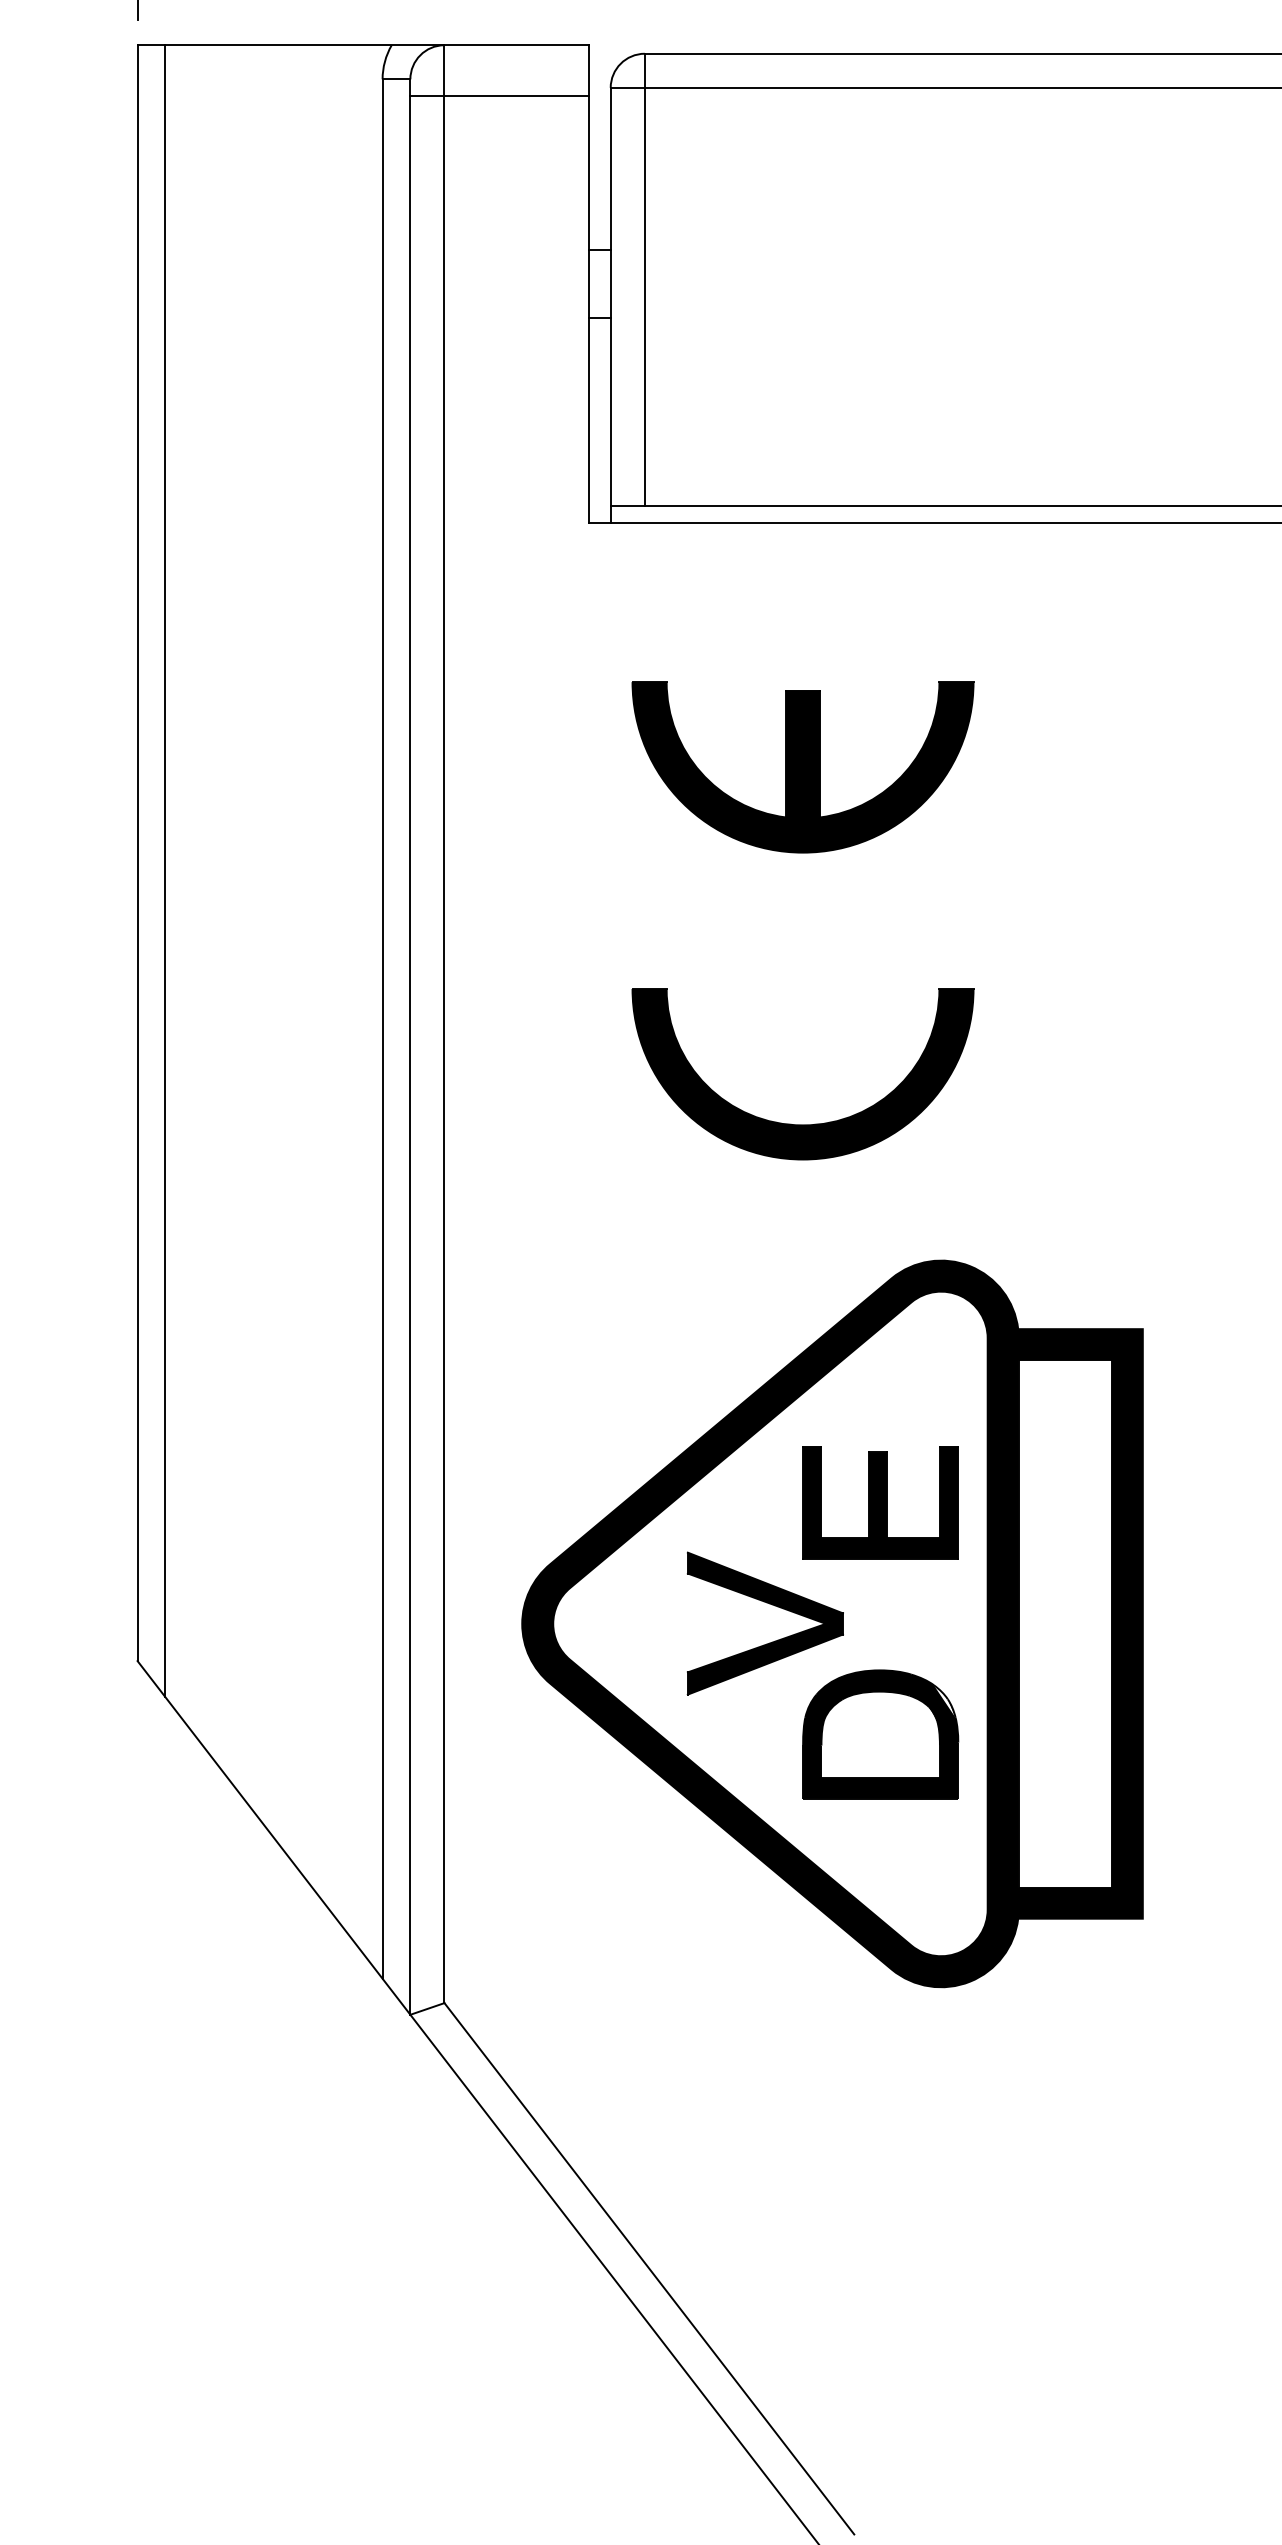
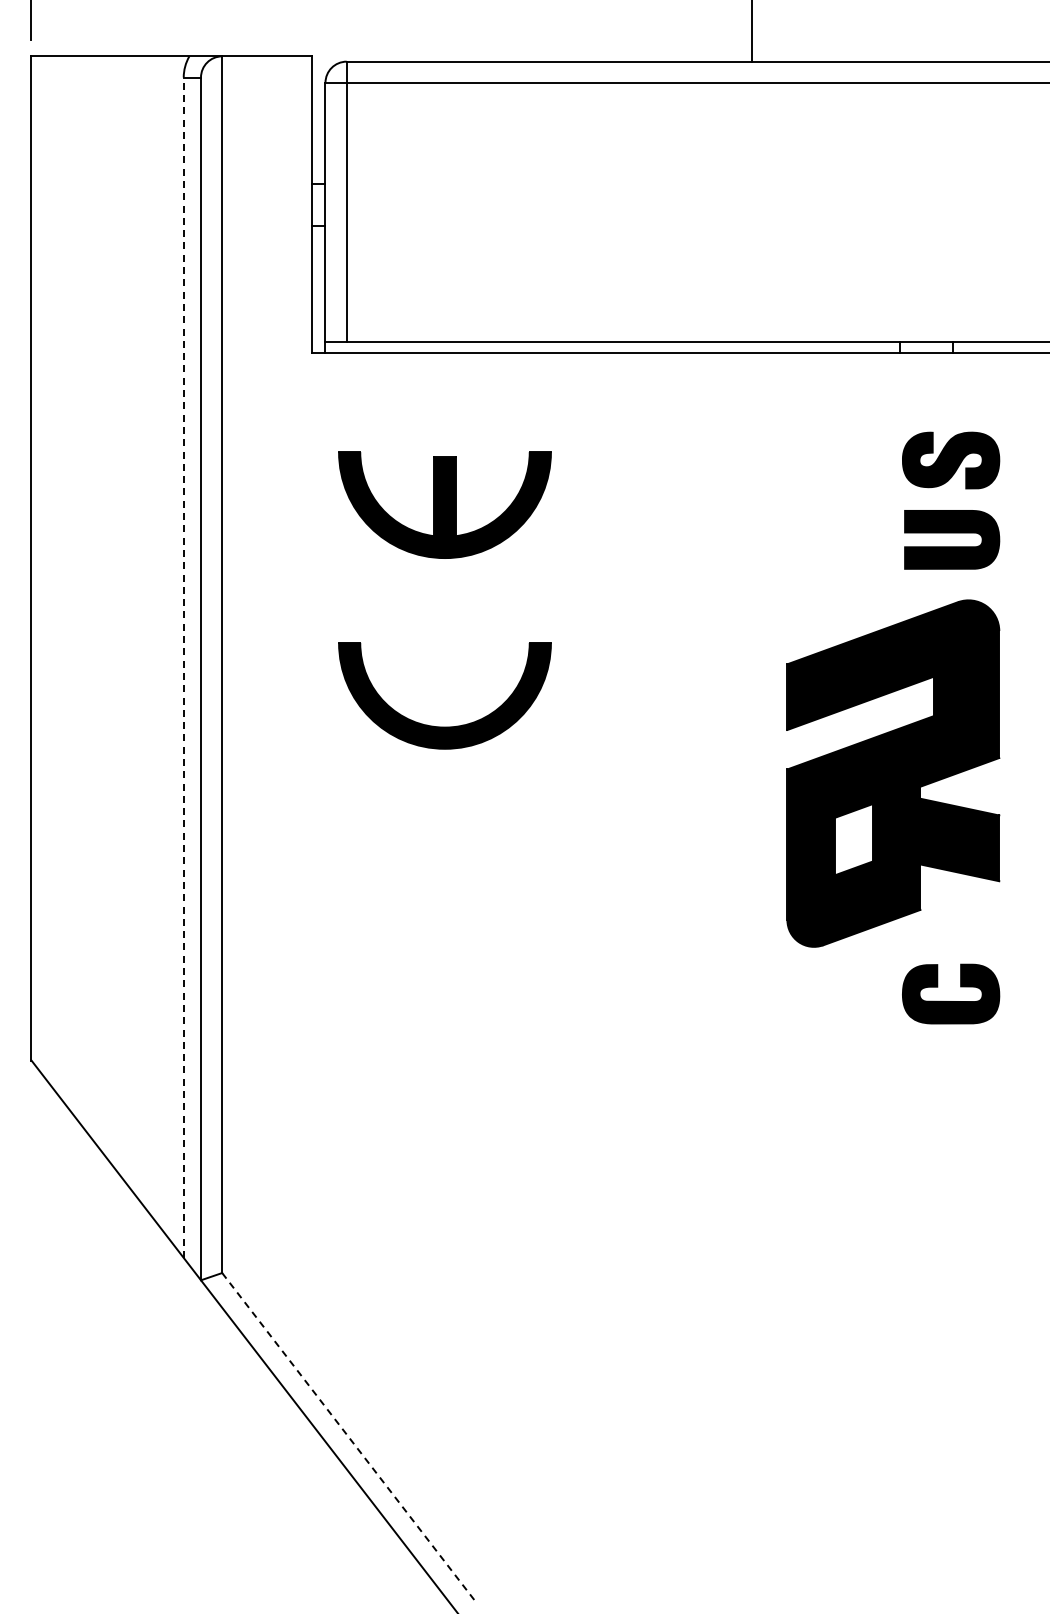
line: (499, 96) -> (256, 88), removed
line: (164, 870) -> (48, 569), removed
line: (382, 1028) -> (183, 667), solid -> dashed
part: (832, 1624) -> (463, 1037), removed
line: (649, 2269) -> (349, 1438), solid -> dashed

